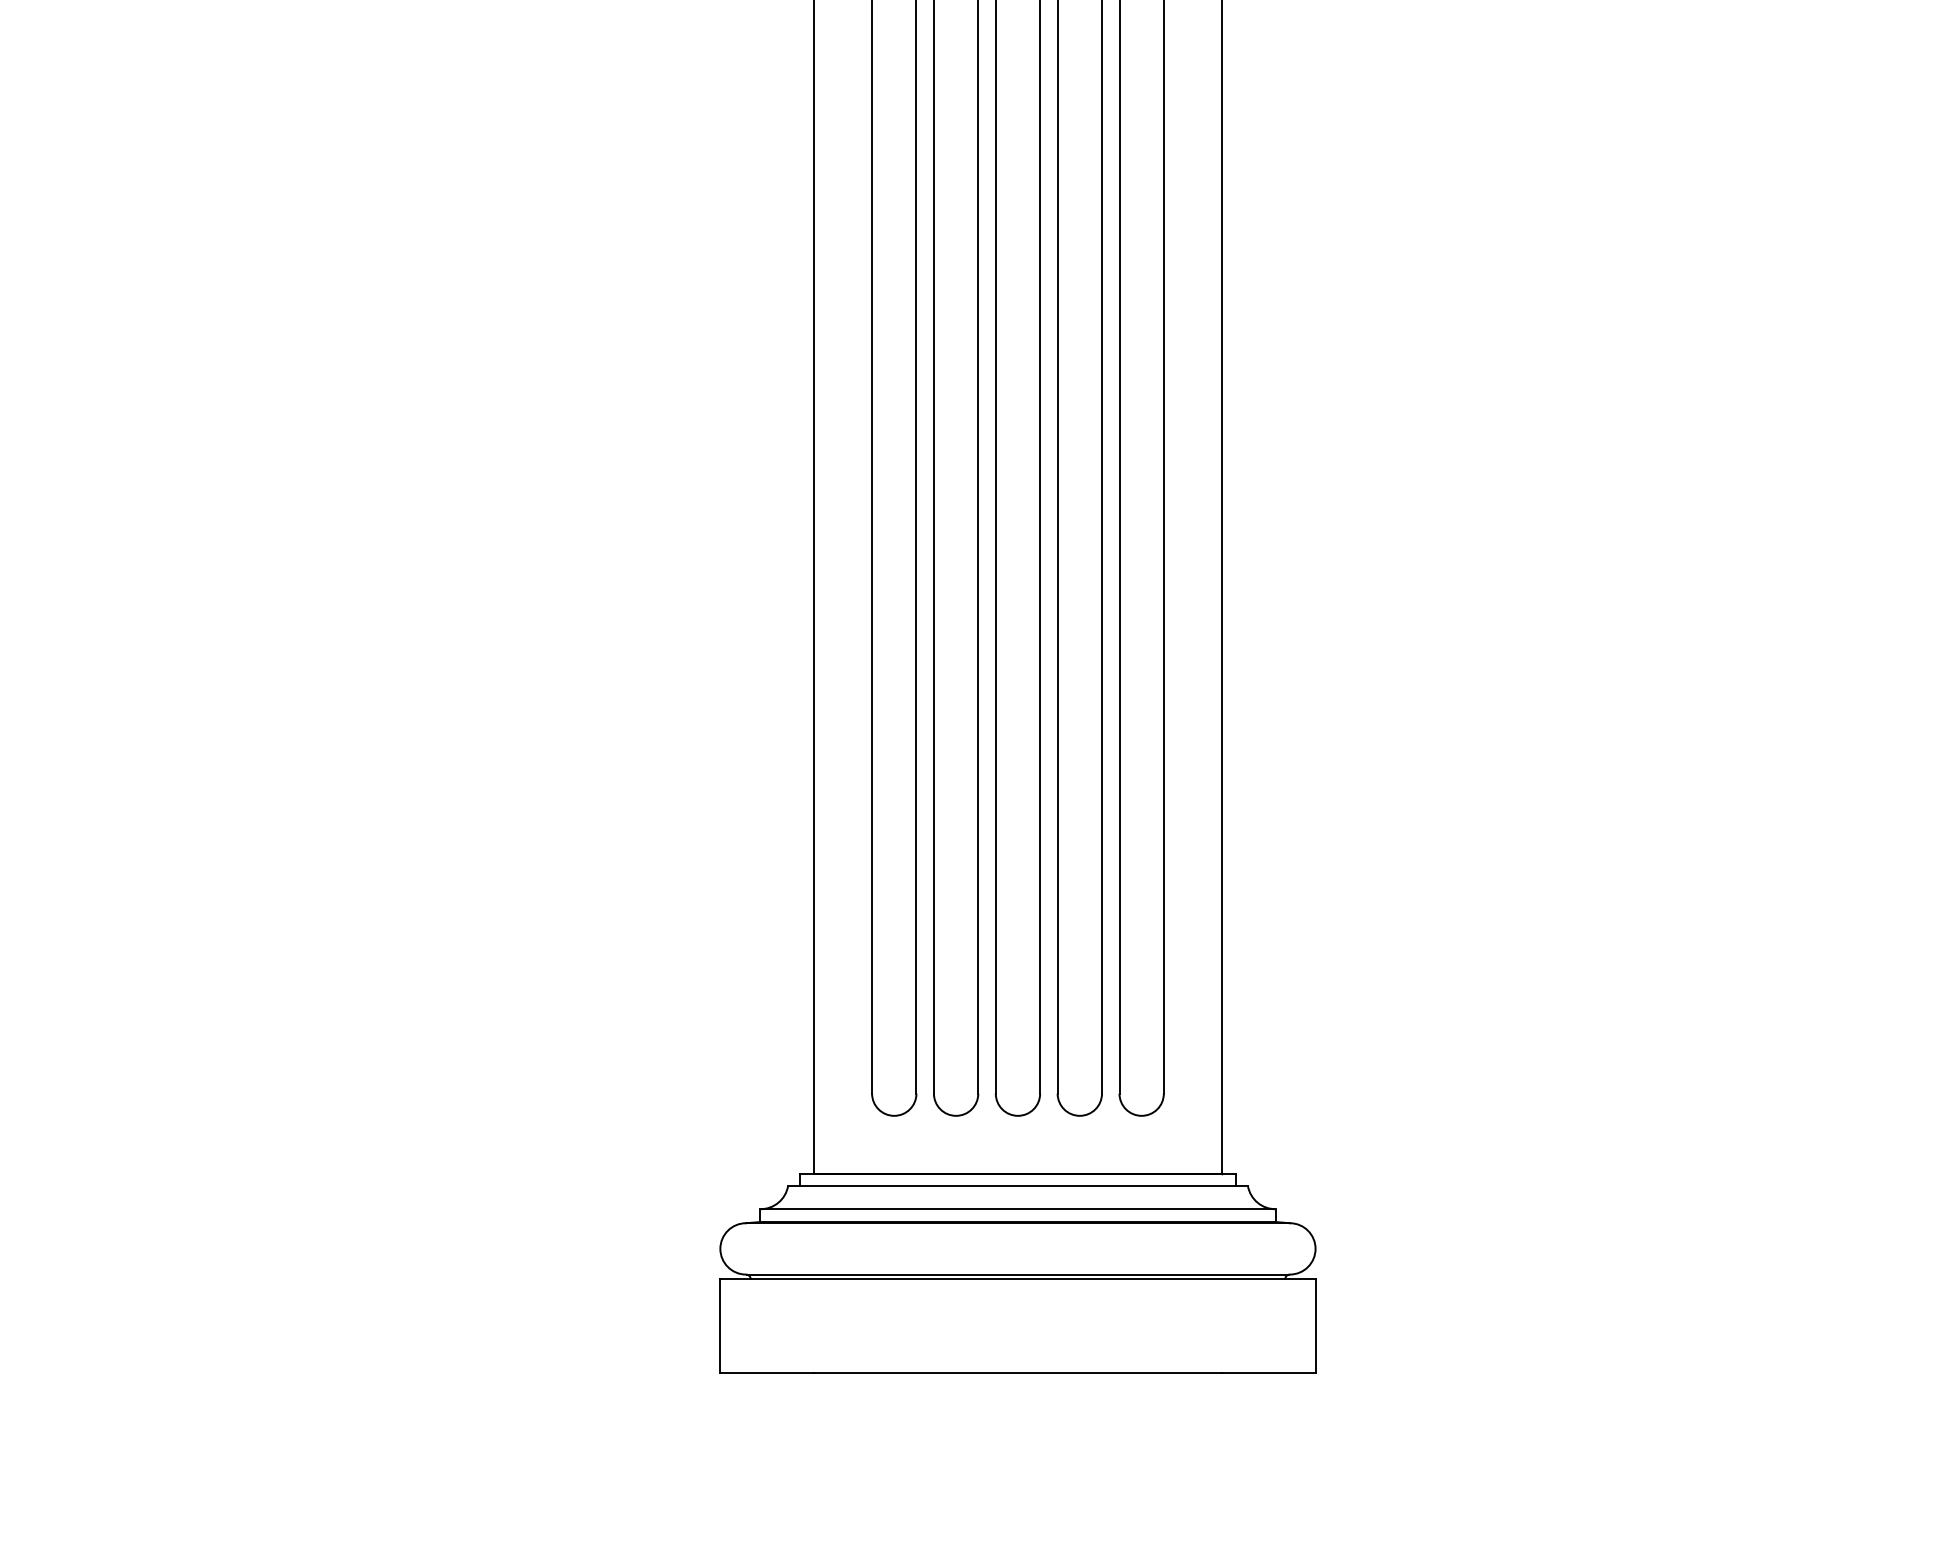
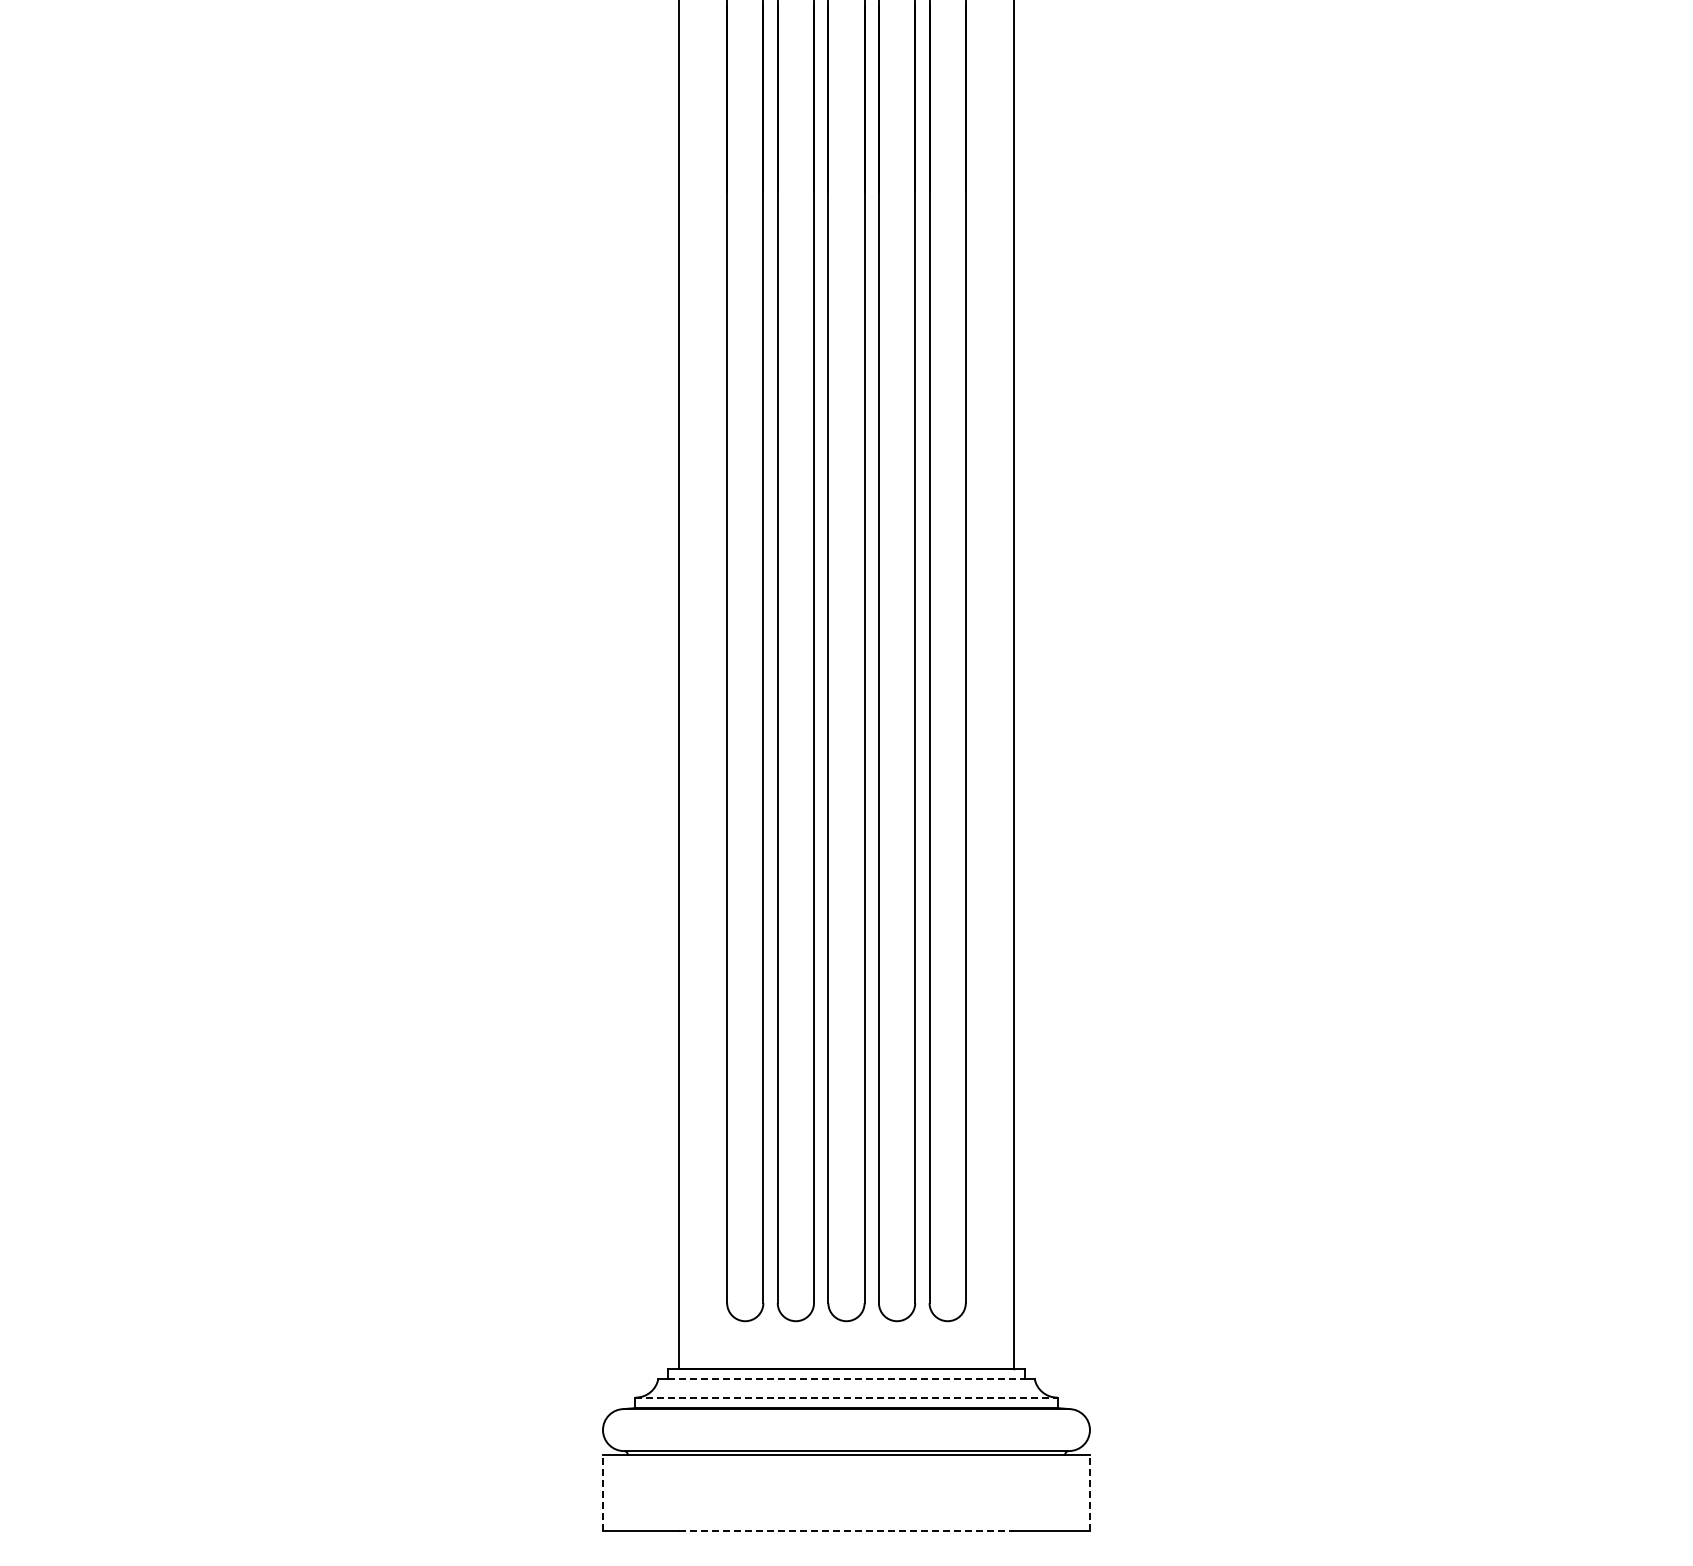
line: (1017, 1185) -> (846, 1378), solid -> dashed
line: (1017, 1209) -> (846, 1397), solid -> dashed
line: (720, 1325) -> (603, 1492), solid -> dashed
line: (1314, 1325) -> (1089, 1492), solid -> dashed
line: (1017, 1372) -> (846, 1531), solid -> dashed

